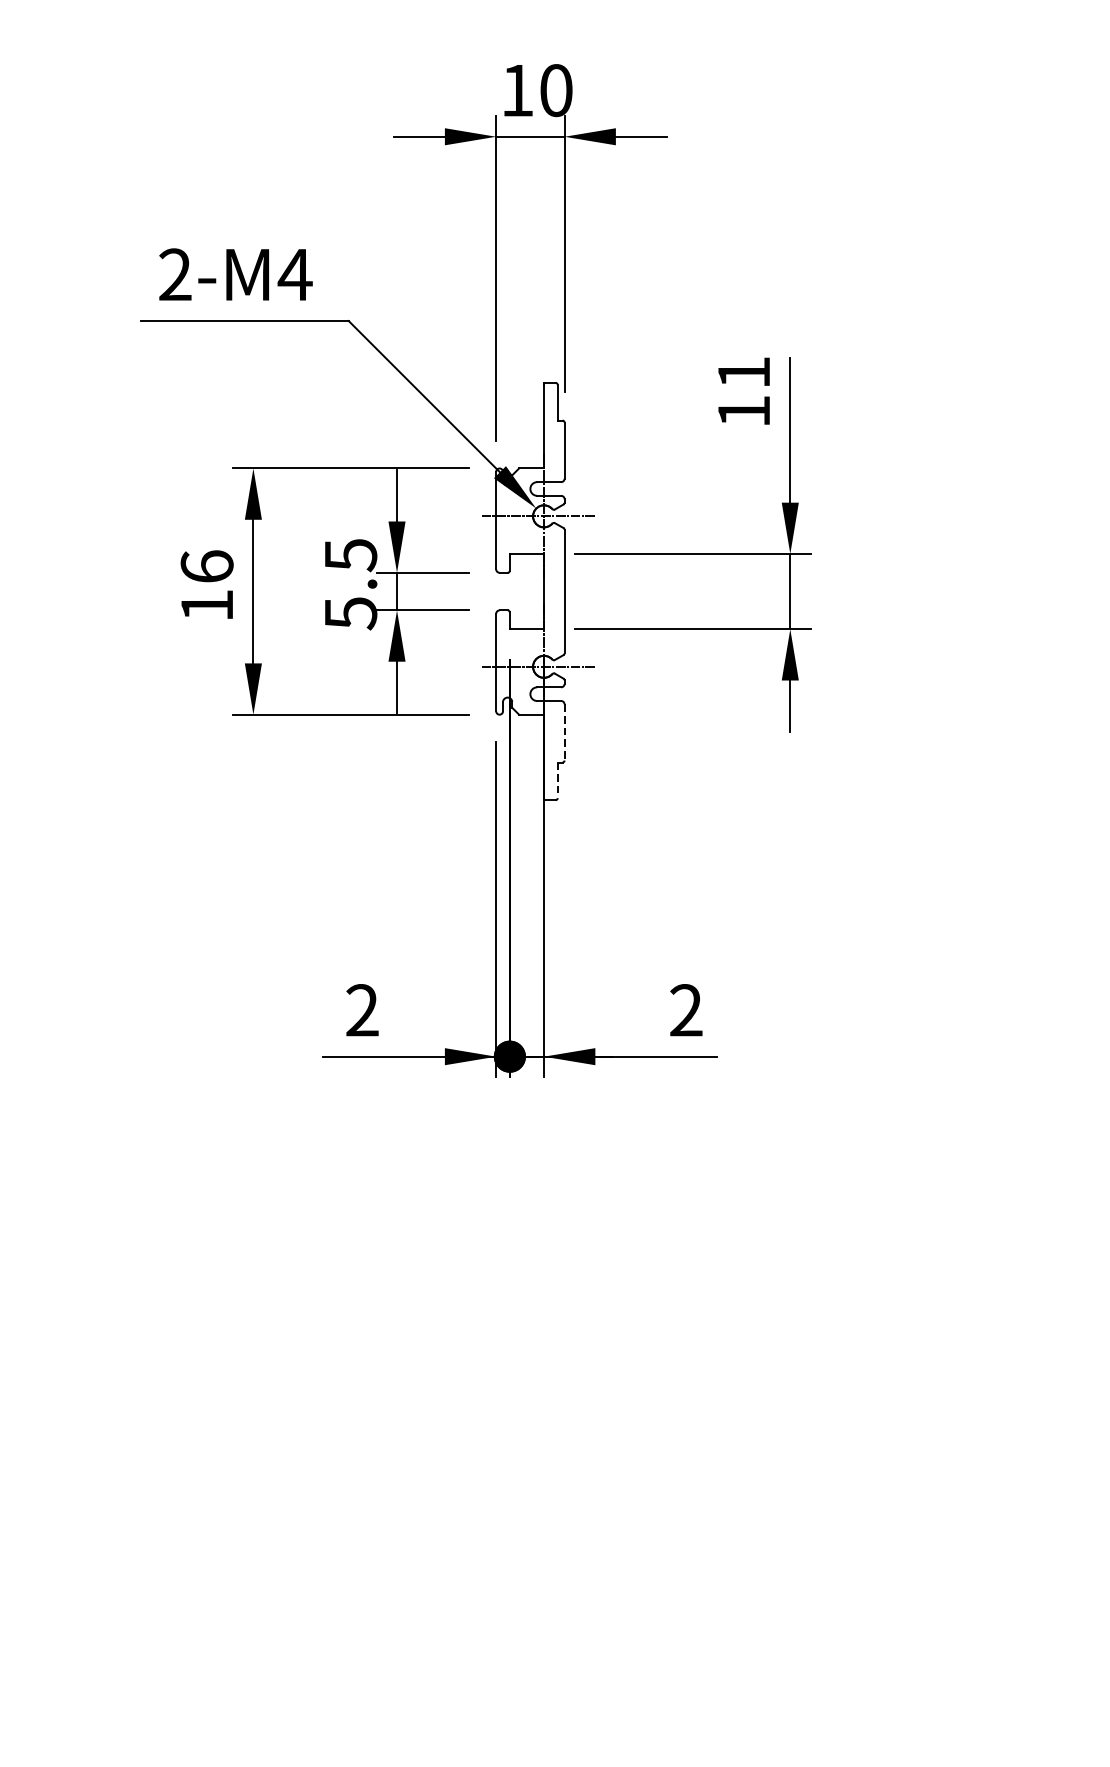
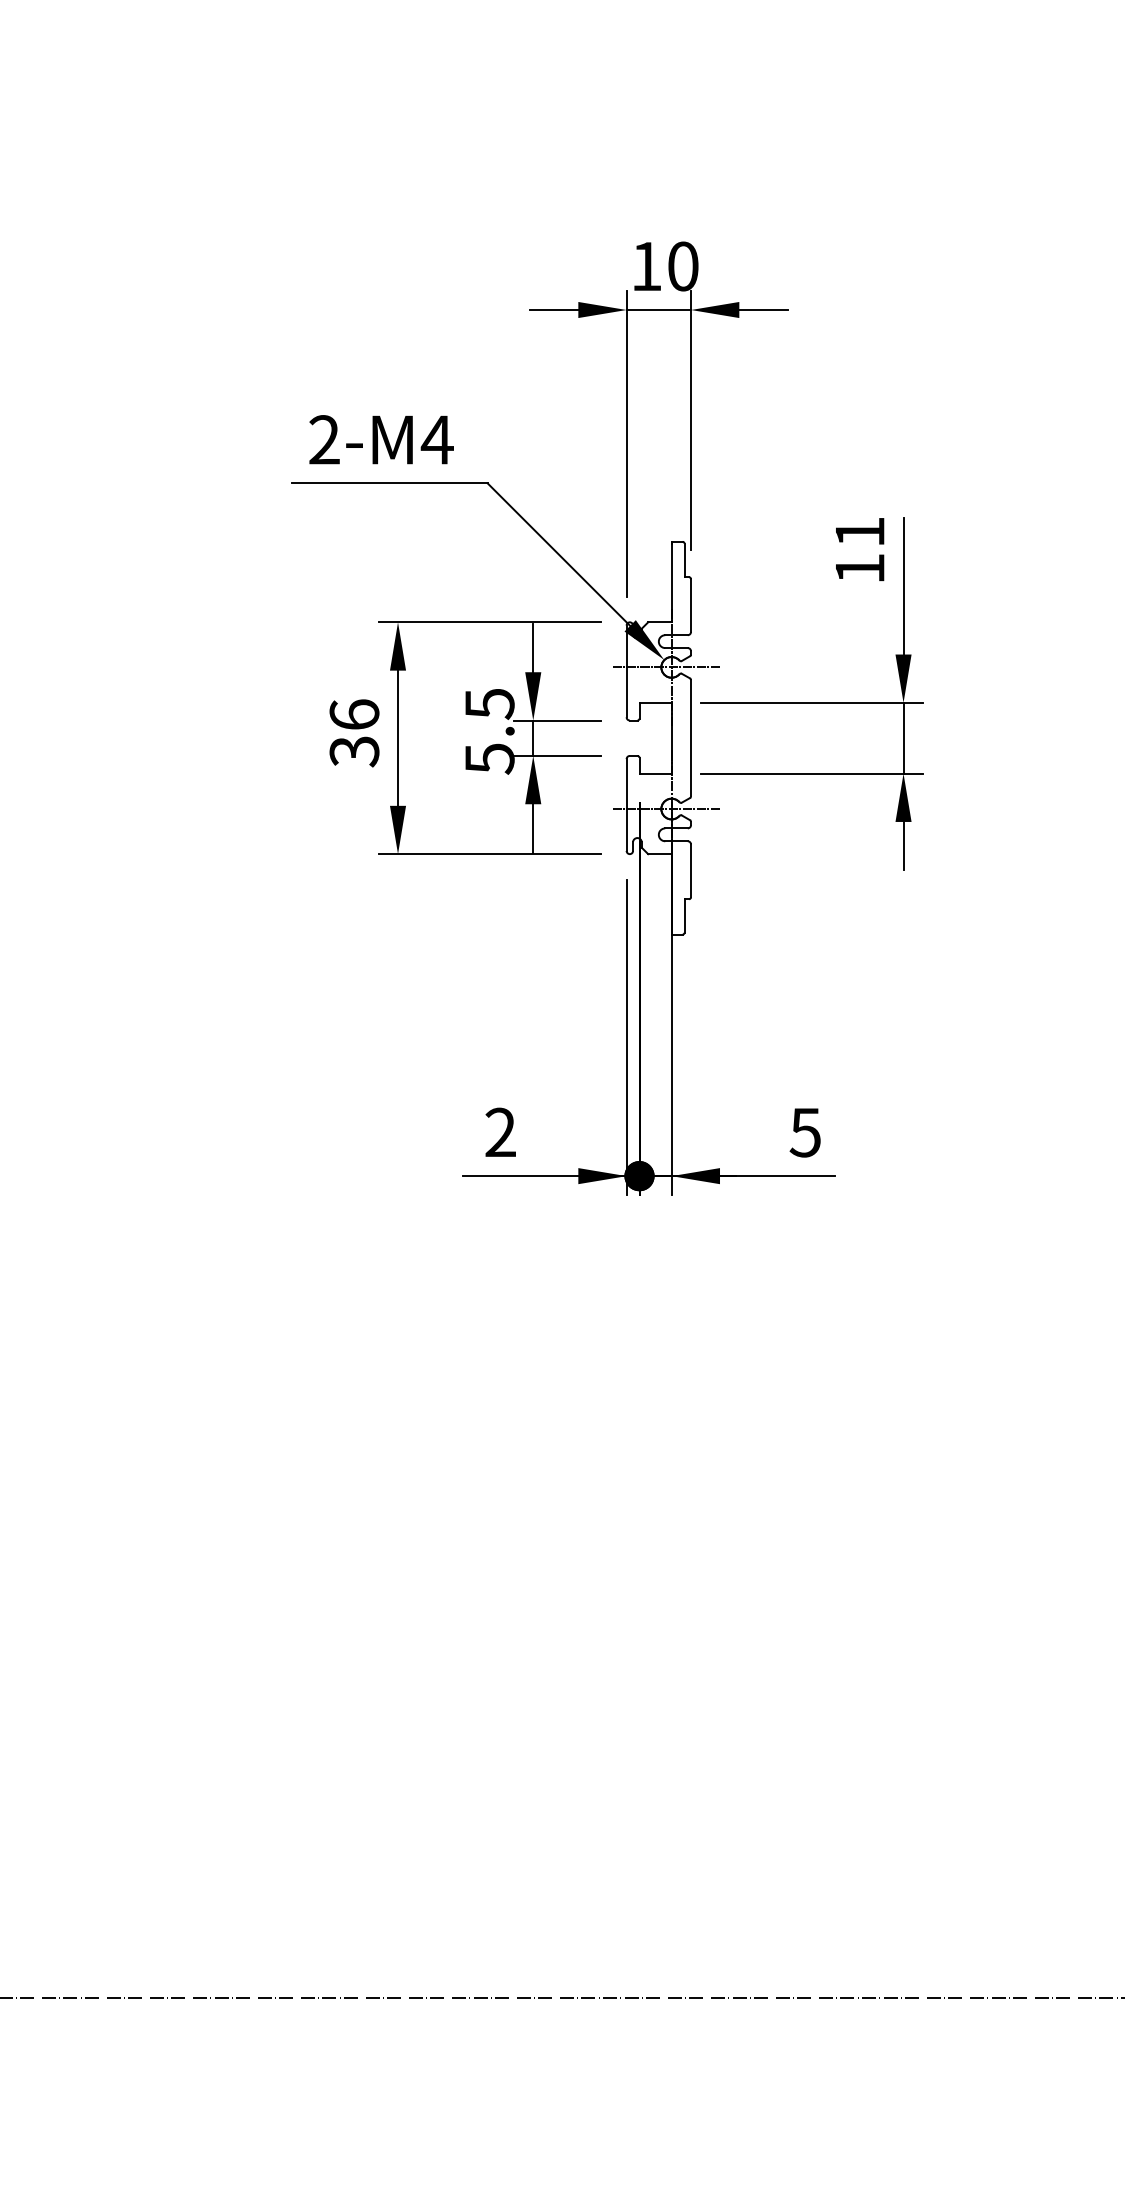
text: (207, 605) -> (354, 751), 16 -> 36
line: (565, 733) -> (691, 871), dashed -> solid
line: (557, 779) -> (684, 915), dashed -> solid
text: (685, 1010) -> (804, 1132), 2 -> 5

